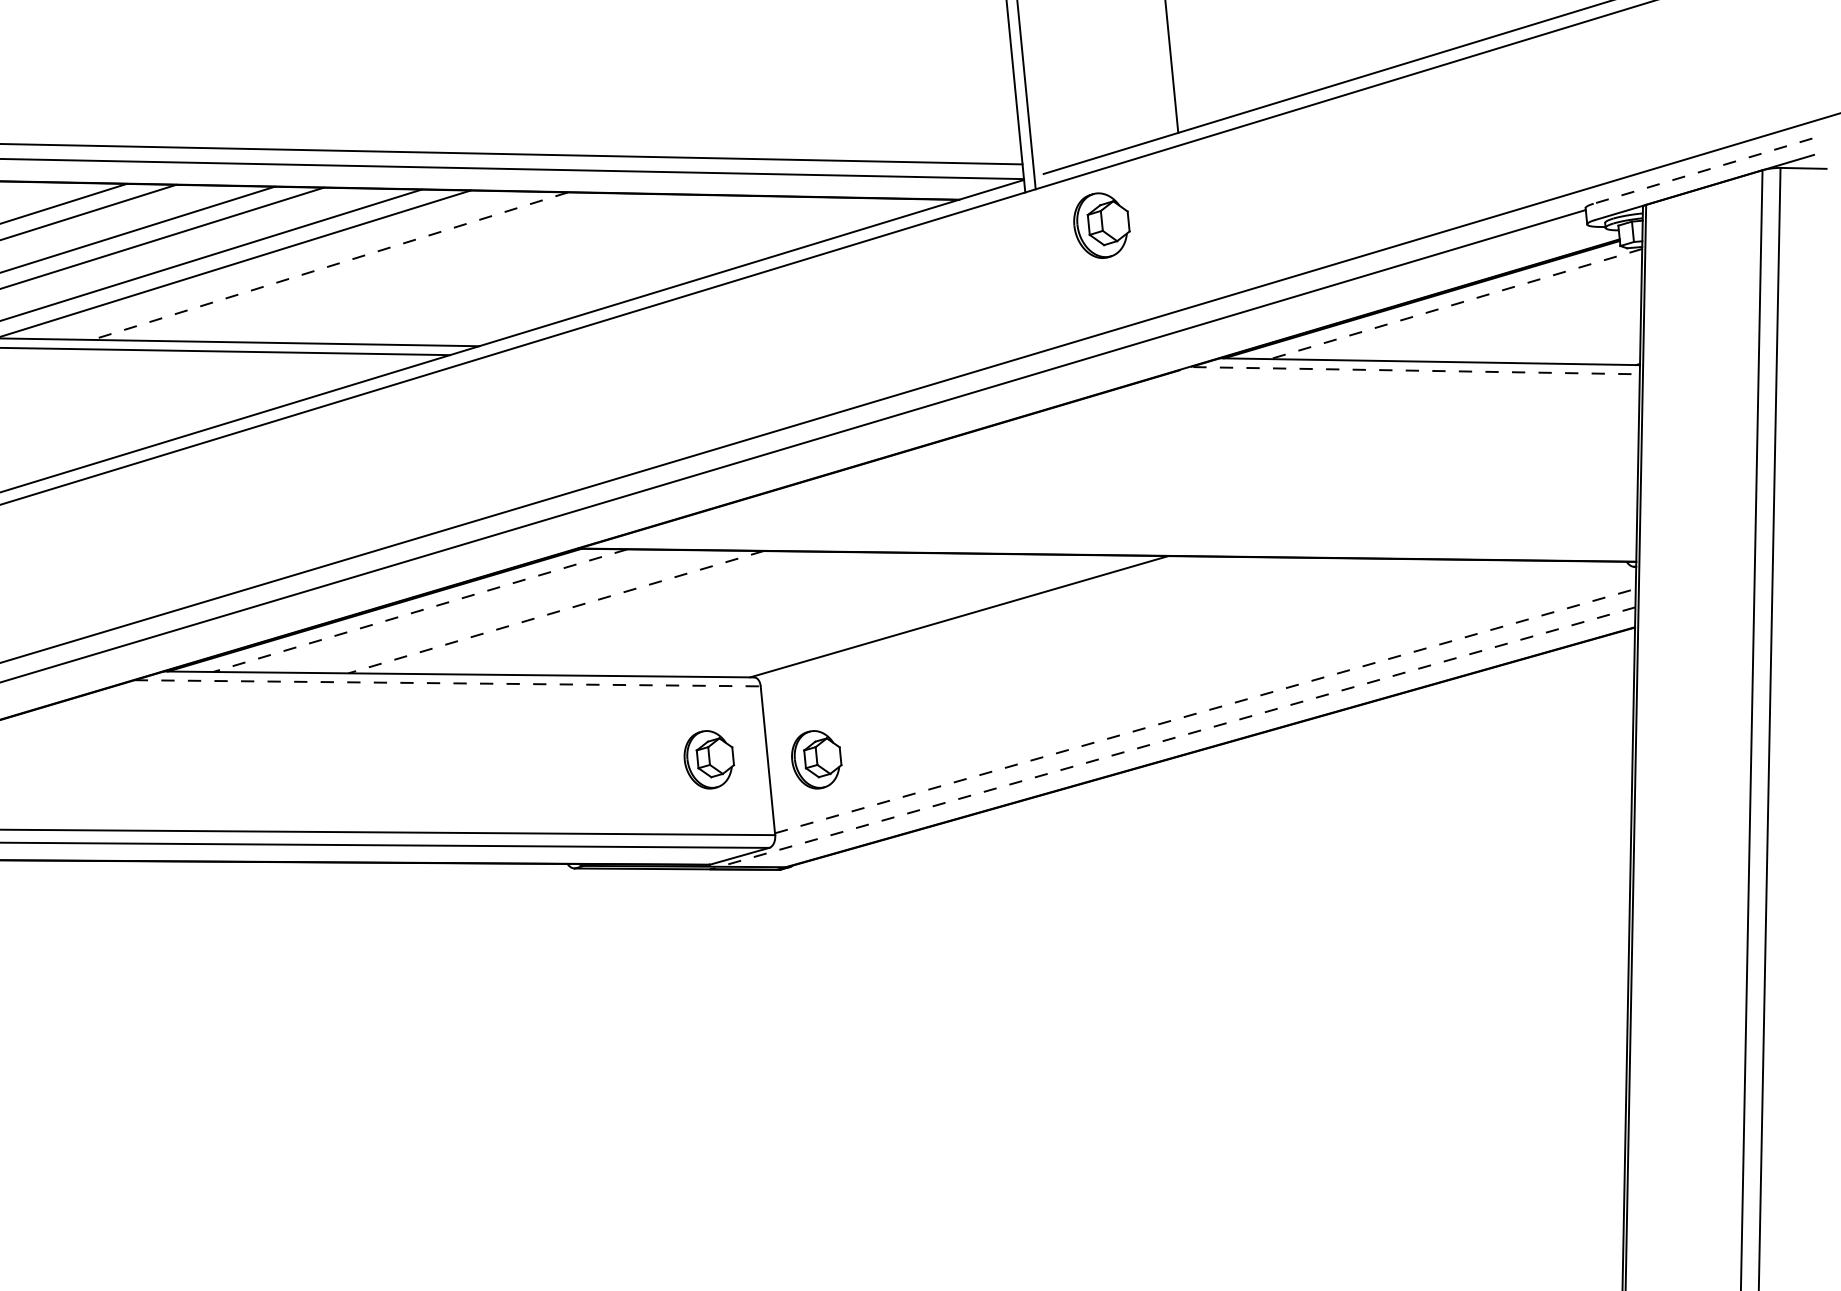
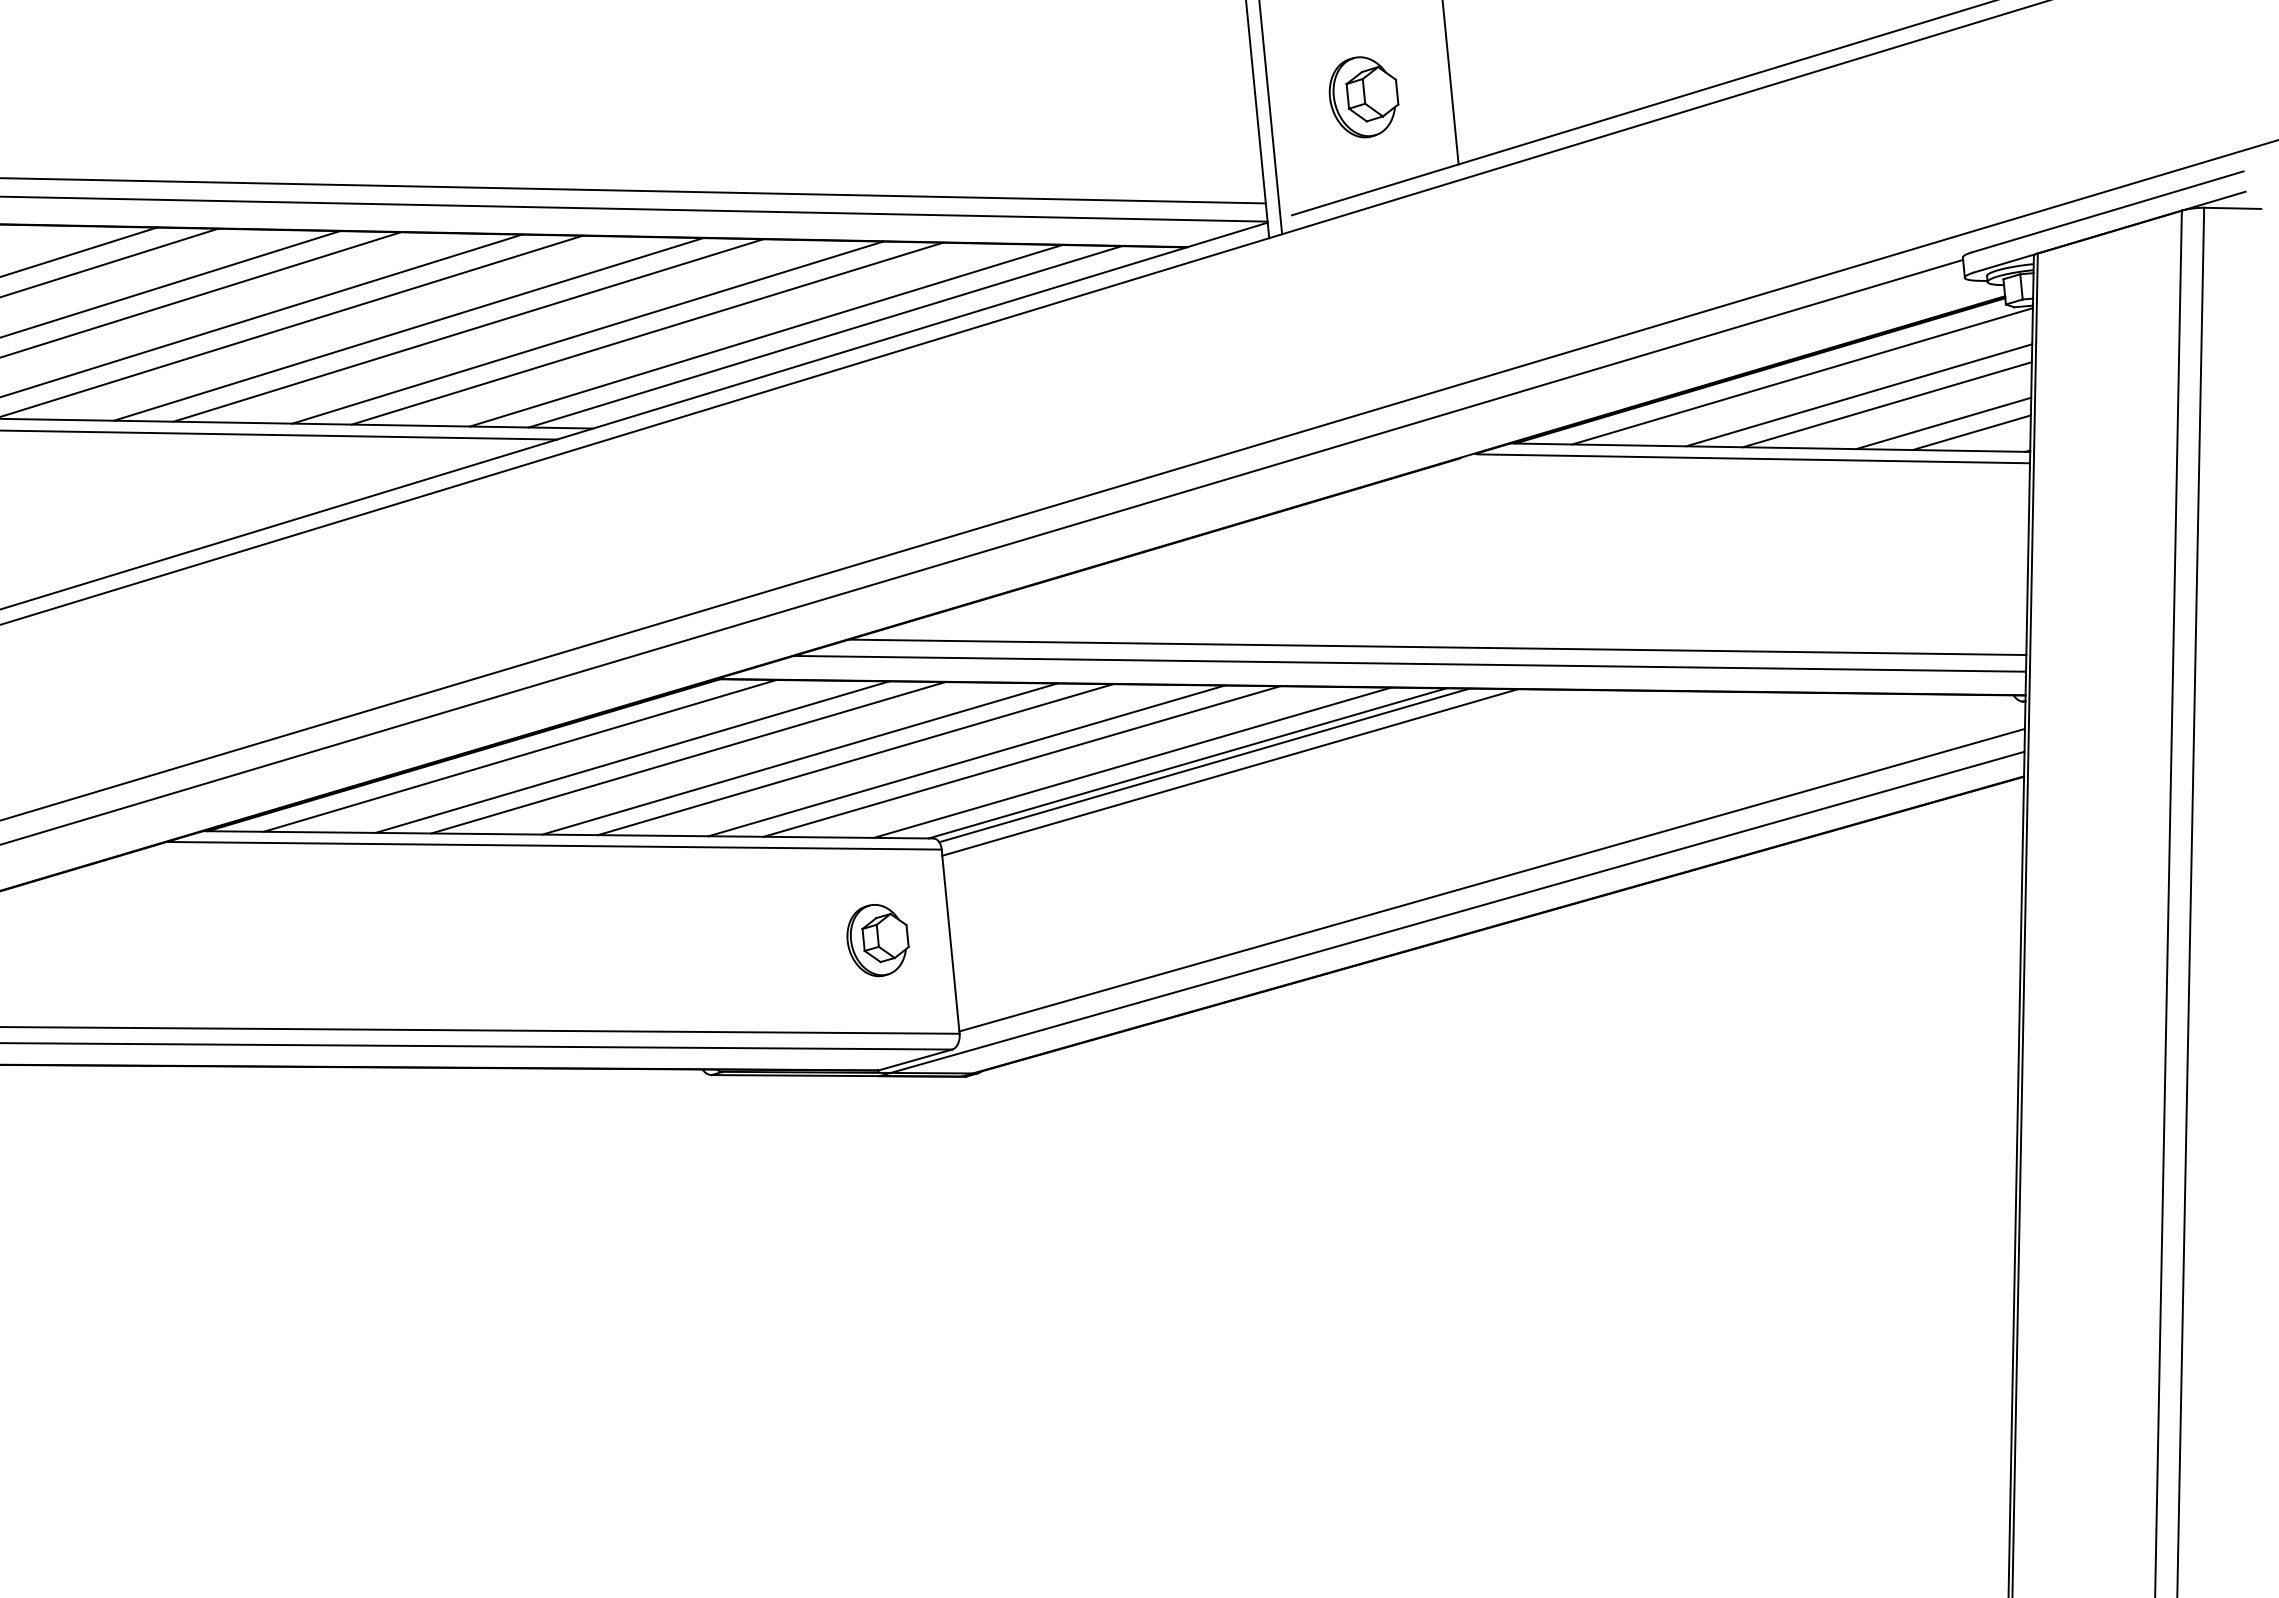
line: (1702, 170) -> (2107, 211), dashed -> solid
part: (1101, 225) -> (1363, 97), moved
line: (329, 266) -> (408, 329), dashed -> solid
line: (378, 267) -> (468, 330), added
line: (474, 268) -> (587, 332), added
line: (523, 269) -> (647, 333), added
line: (619, 271) -> (766, 335), added
line: (666, 271) -> (824, 336), added
line: (1456, 304) -> (1802, 376), dashed -> solid
line: (1502, 319) -> (1859, 395), added
line: (1523, 326) -> (1886, 404), added
line: (1569, 342) -> (1943, 423), added
line: (1592, 349) -> (1971, 432), added
line: (1417, 370) -> (1754, 458), dashed -> solid
line: (1161, 523) -> (1437, 647), added
line: (1139, 536) -> (1410, 663), added
line: (419, 611) -> (519, 756), dashed -> solid
line: (510, 611) -> (632, 756), added
line: (556, 611) -> (688, 757), dashed -> solid
line: (645, 612) -> (799, 758), added
line: (691, 613) -> (855, 759), added
line: (780, 614) -> (966, 760), added
line: (825, 615) -> (1021, 761), added
line: (914, 616) -> (1132, 762), added
line: (973, 618) -> (1204, 765), added
line: (994, 624) -> (1230, 772), added
line: (447, 683) -> (554, 845), dashed -> solid
line: (1205, 711) -> (1492, 880), dashed -> solid
line: (1172, 738) -> (1451, 914), dashed -> solid
part: (816, 759) -> (1010, 940), removed

